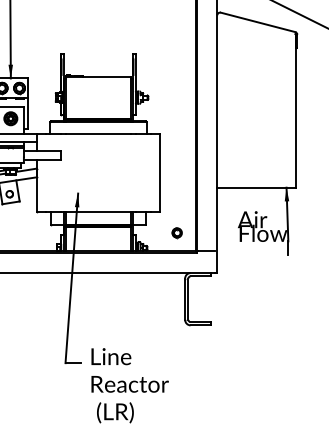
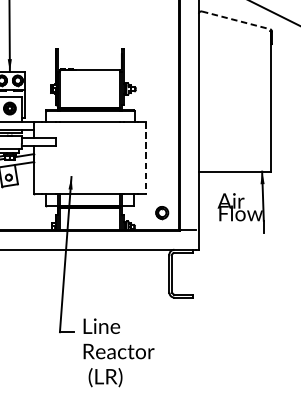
line: (258, 22) -> (236, 20), solid -> dashed
line: (159, 173) -> (145, 158), solid -> dashed
part: (176, 233) -> (161, 213), size x1.4

